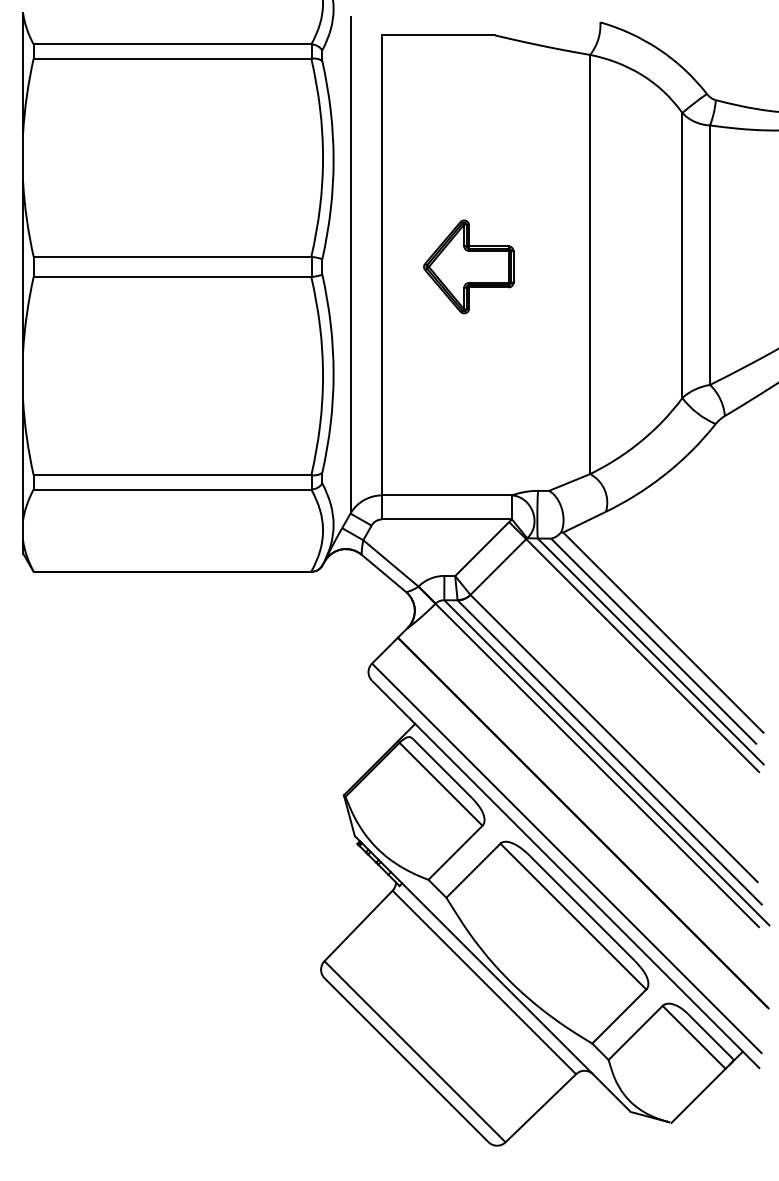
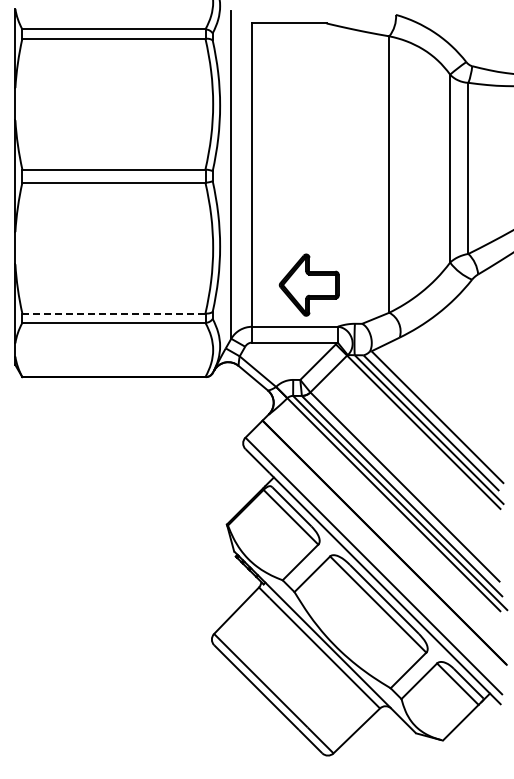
part: (467, 265) -> (308, 284), moved
line: (171, 475) -> (113, 313), solid -> dashed

